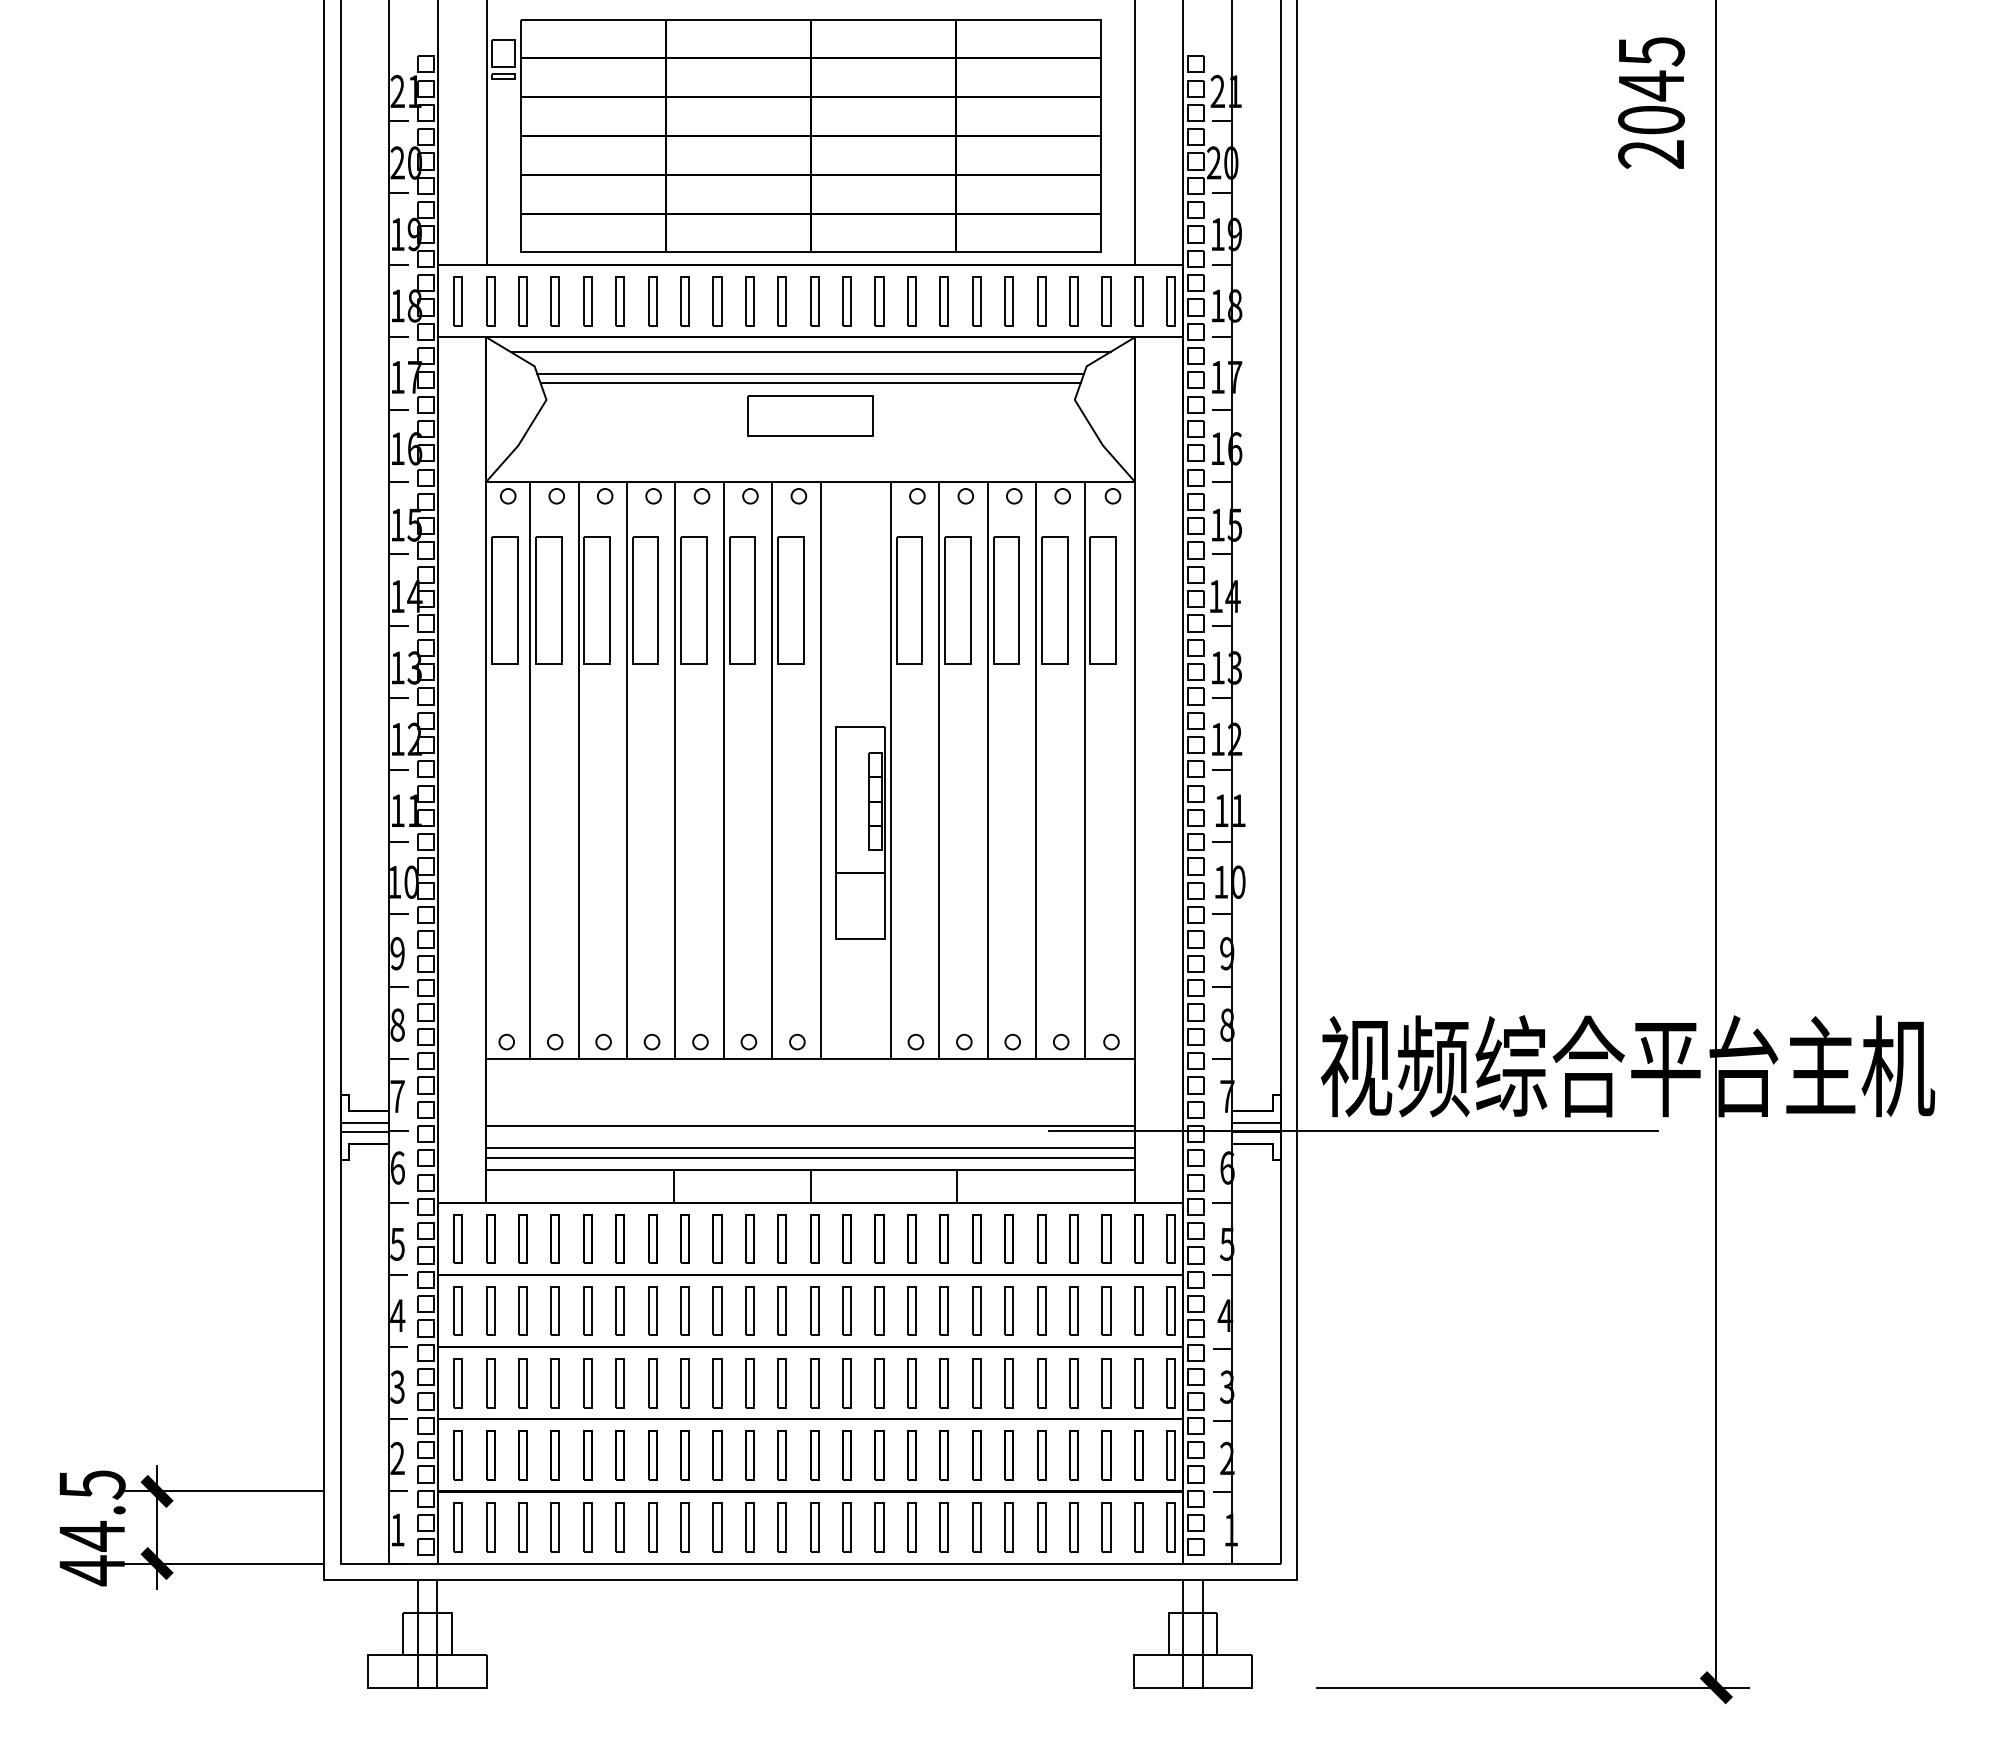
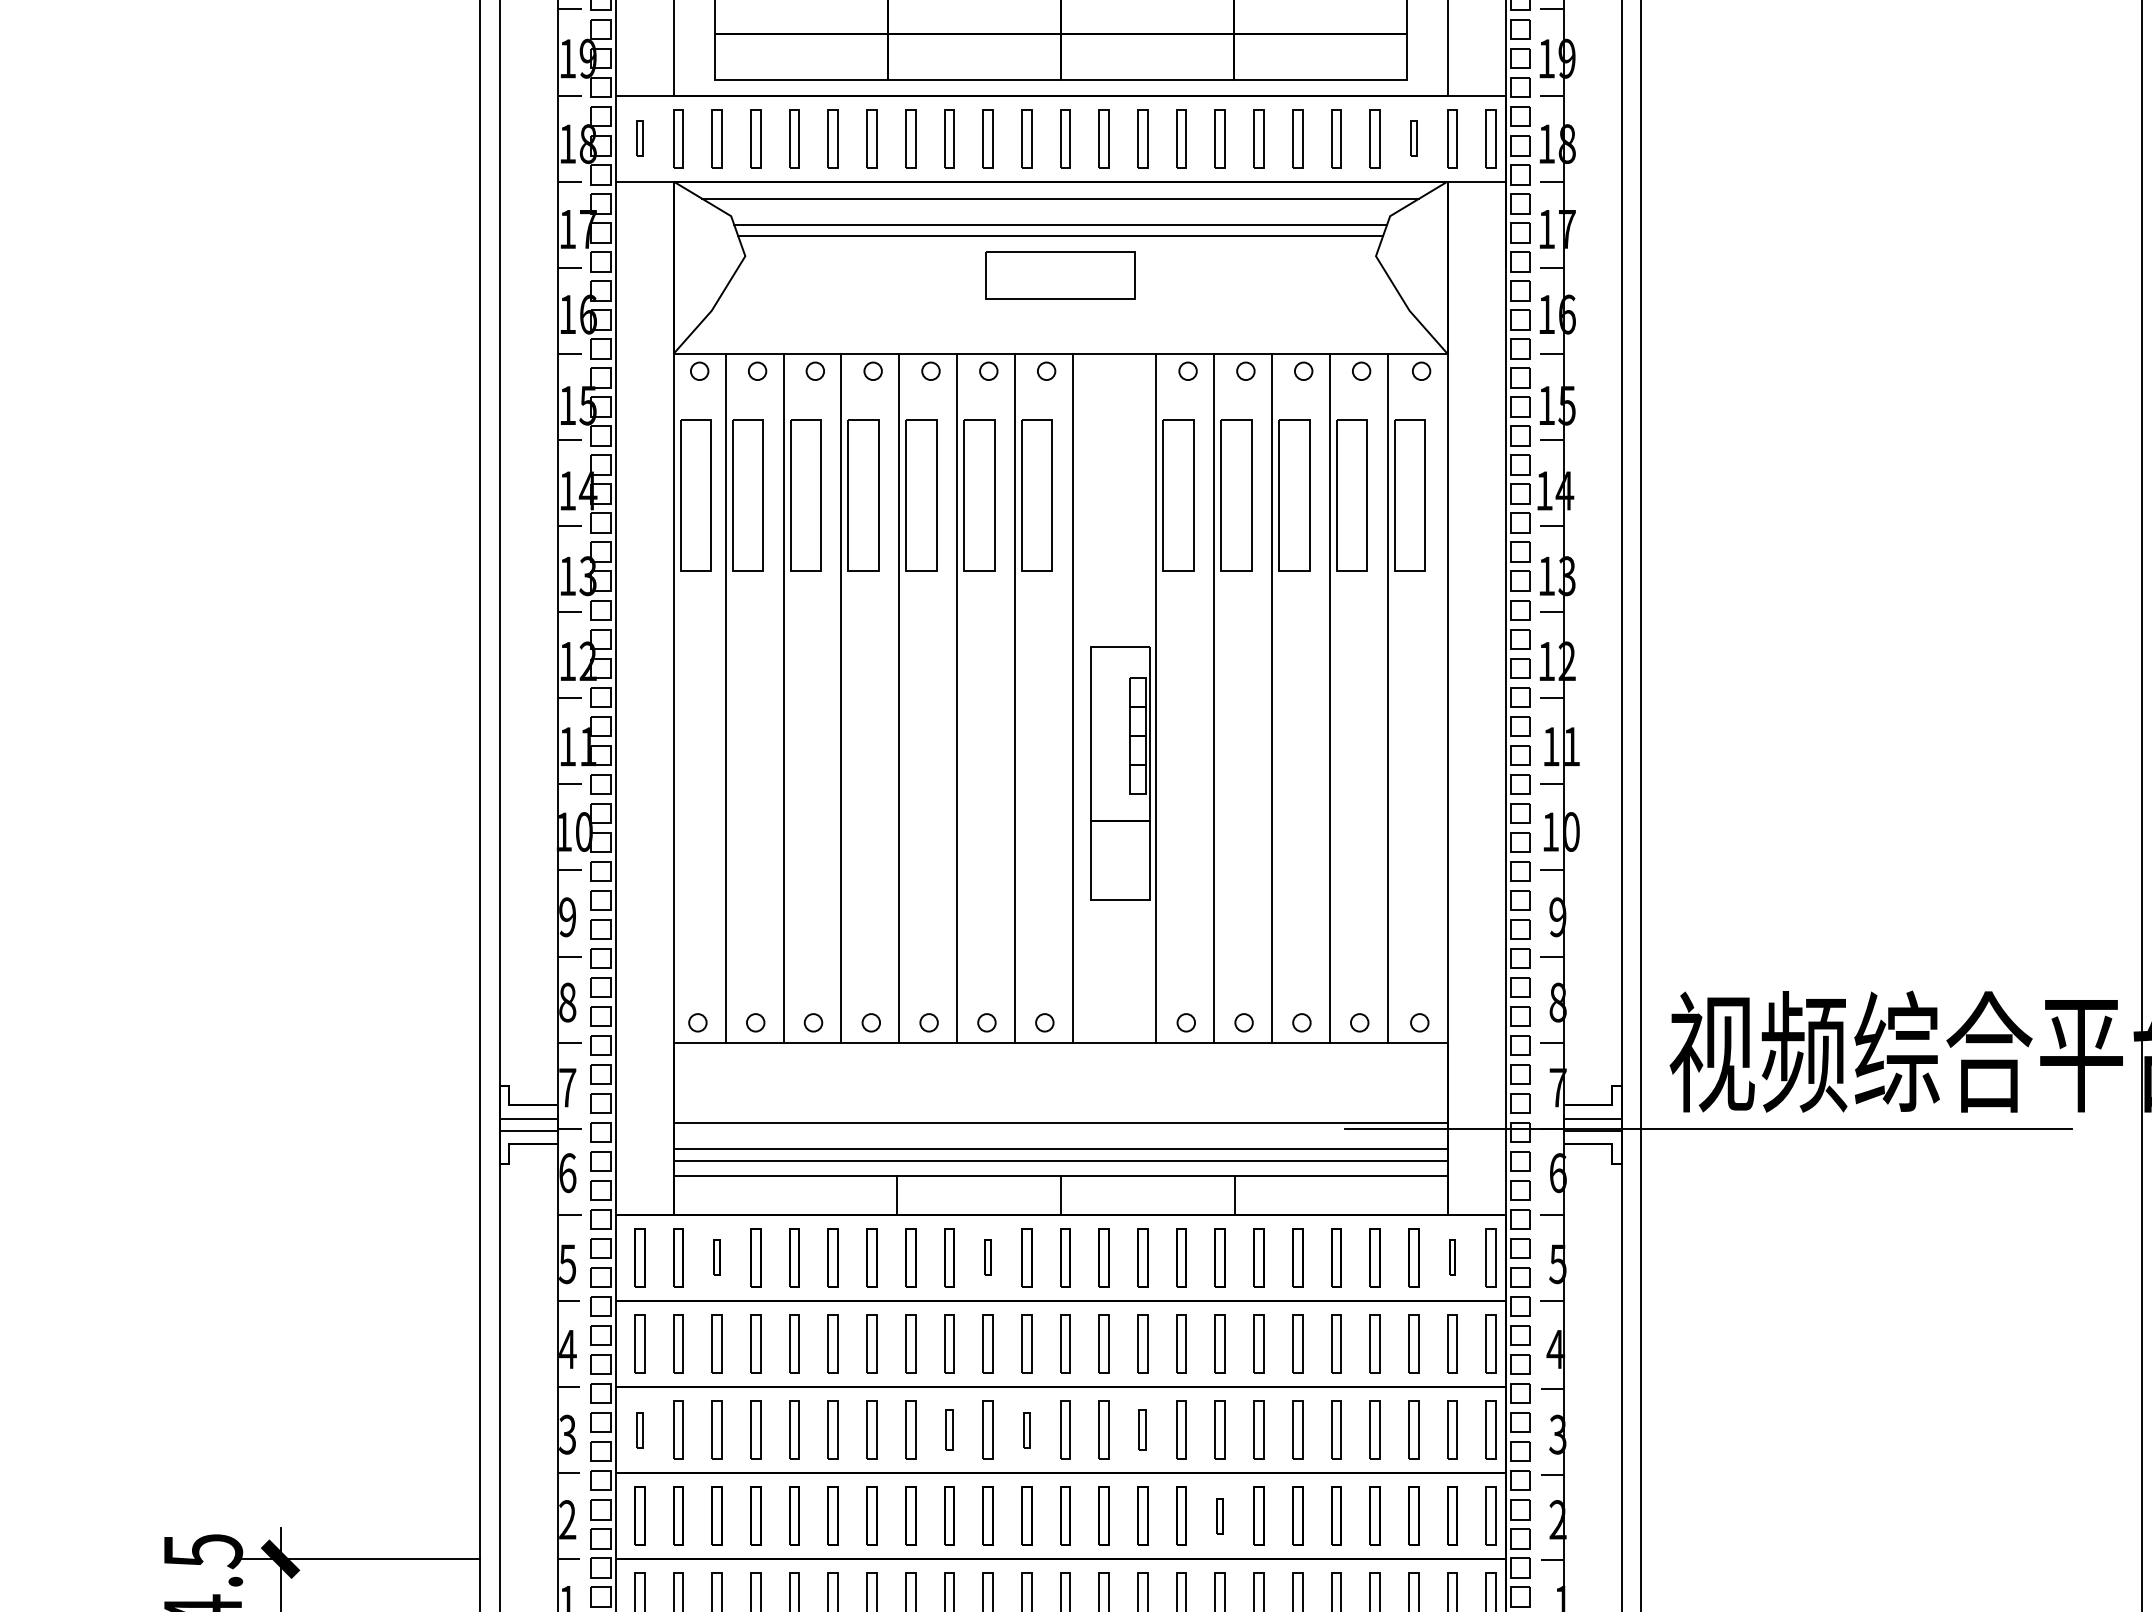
part: (457, 301) -> (639, 138), size x0.6
part: (1106, 301) -> (1413, 138), size x0.6
part: (522, 1238) -> (716, 1257), size x0.6
part: (749, 1238) -> (987, 1257), size x0.6
part: (1138, 1238) -> (1452, 1257), size x0.6
part: (457, 1383) -> (639, 1430), size x0.6
part: (717, 1383) -> (949, 1430), size x0.7
part: (781, 1383) -> (1025, 1430), size x0.6
part: (879, 1383) -> (1142, 1430), size x0.7
part: (943, 1455) -> (1219, 1516), size x0.6

